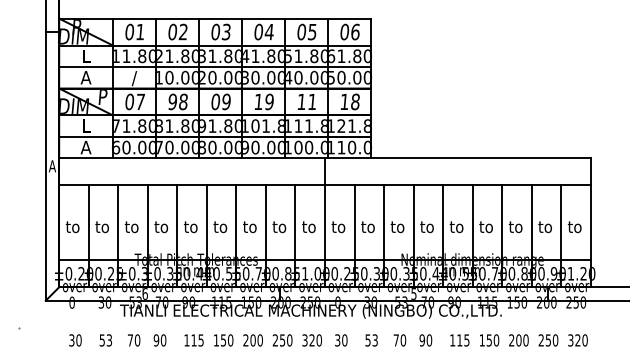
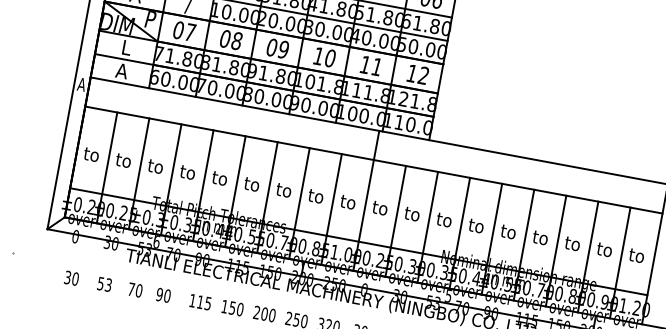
text: (354, 101) -> (422, 75), 18 -> 12
text: (172, 102) -> (224, 39), 98 -> 08
text: (269, 102) -> (330, 59), 19 -> 10

